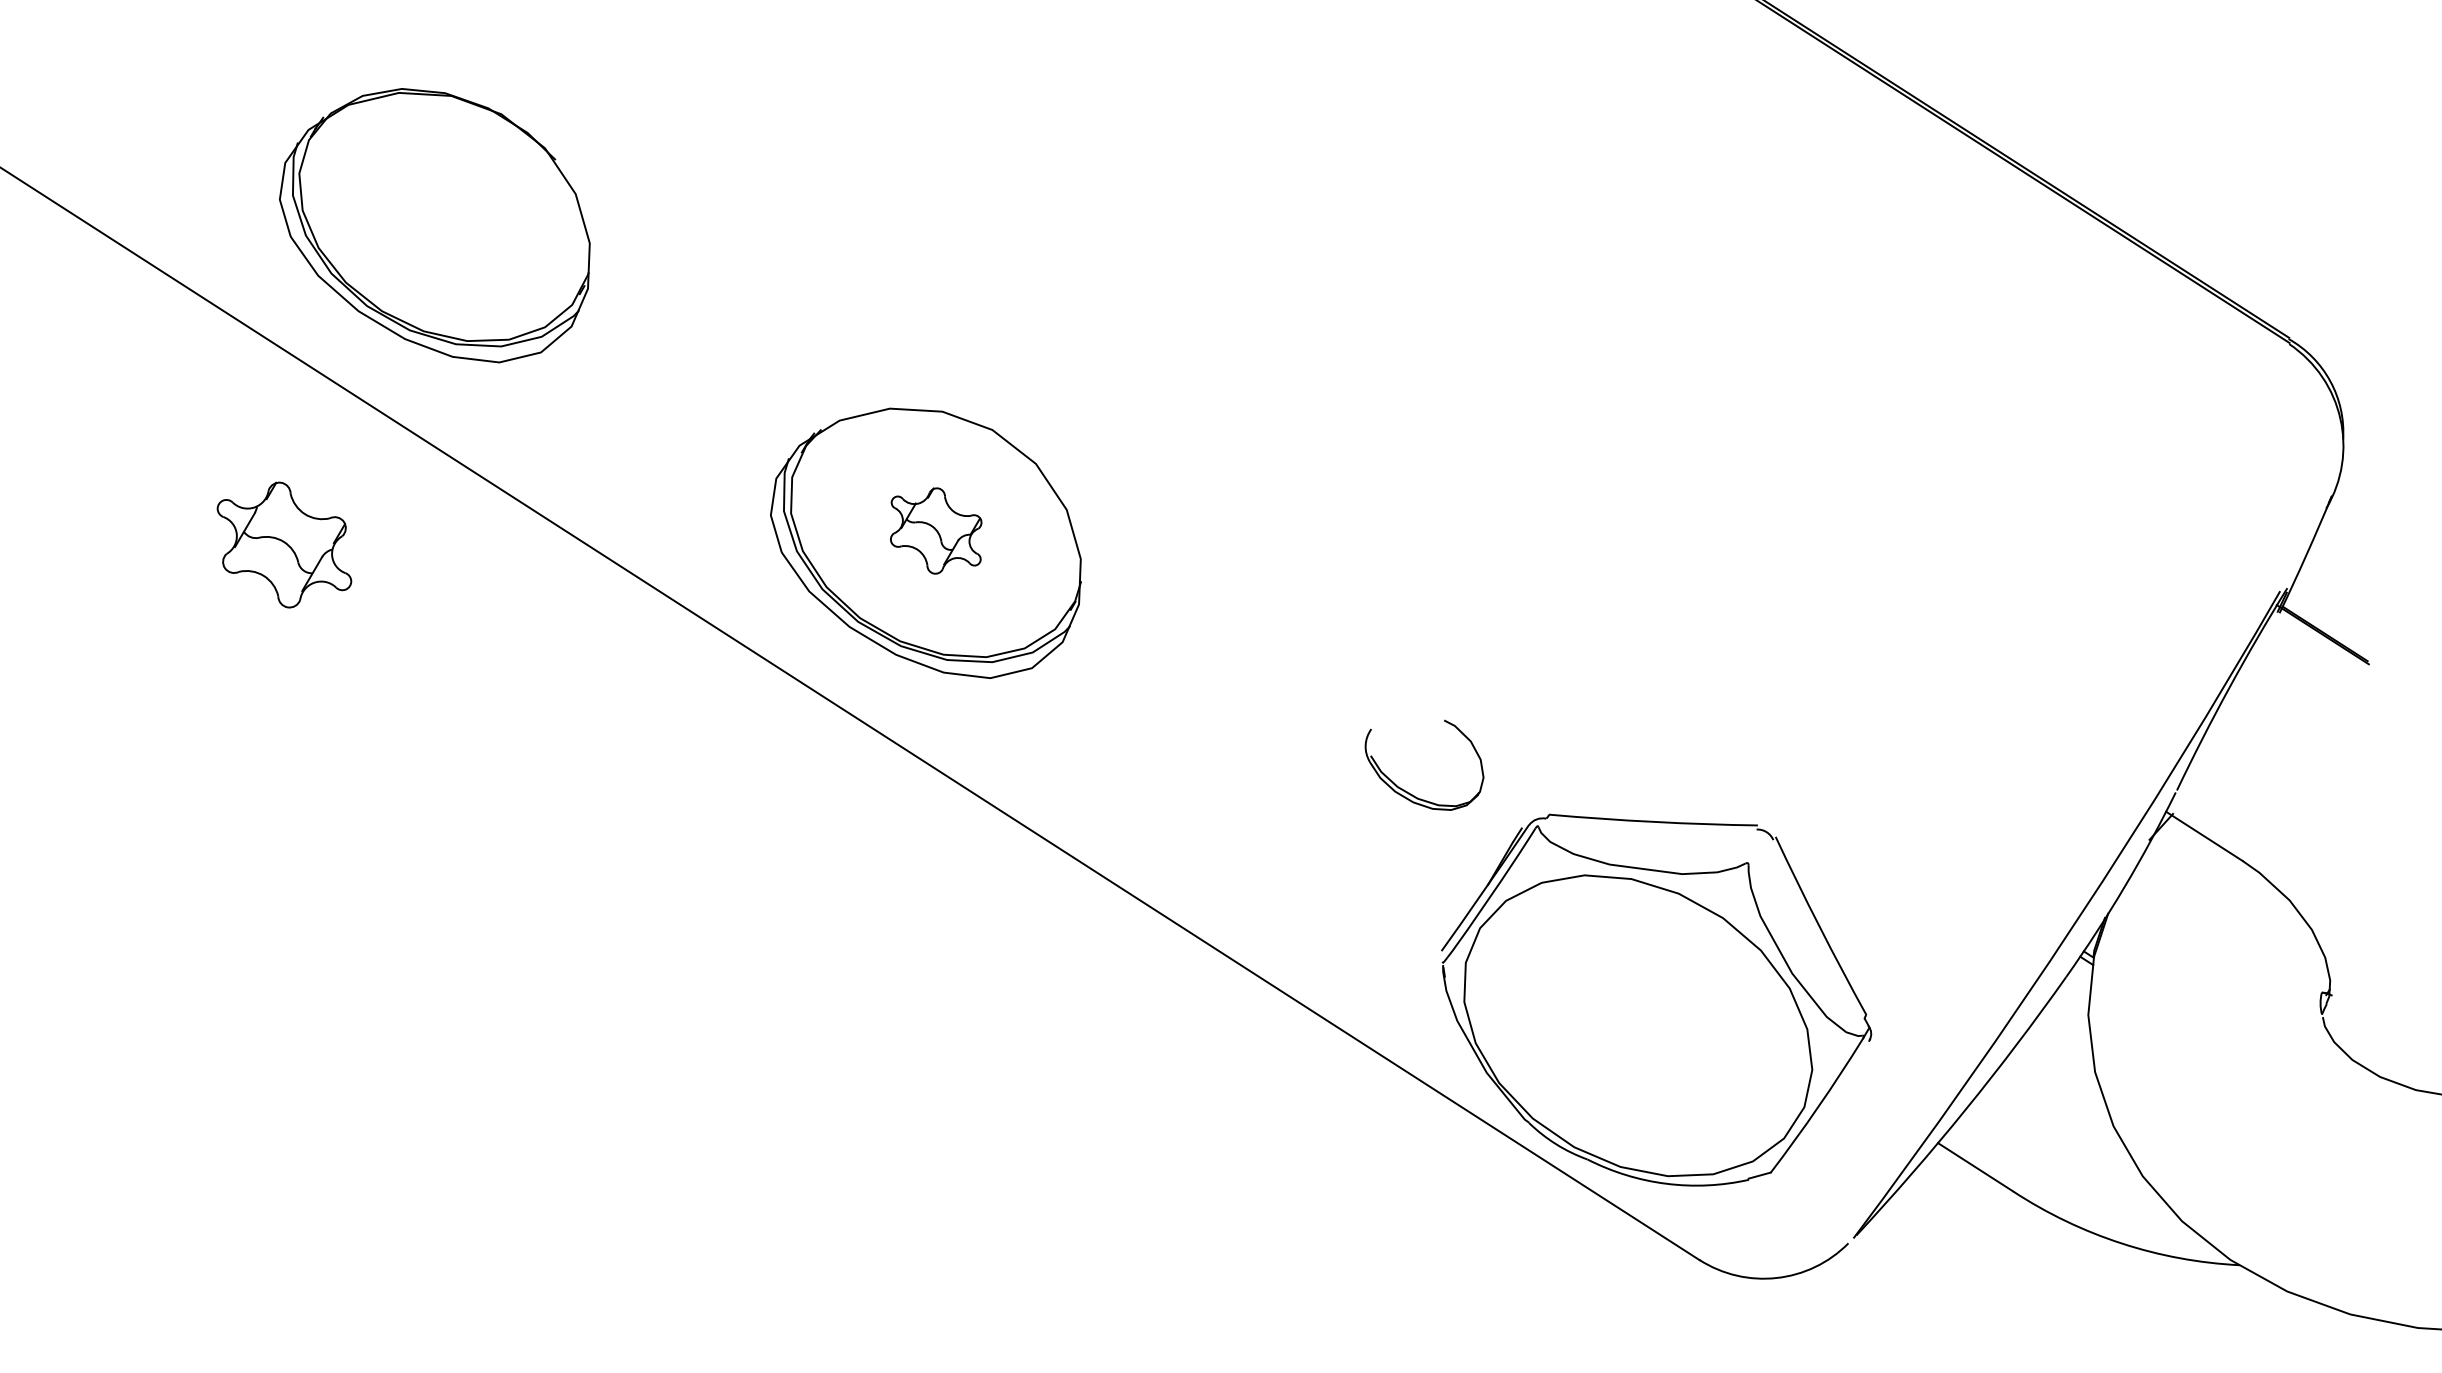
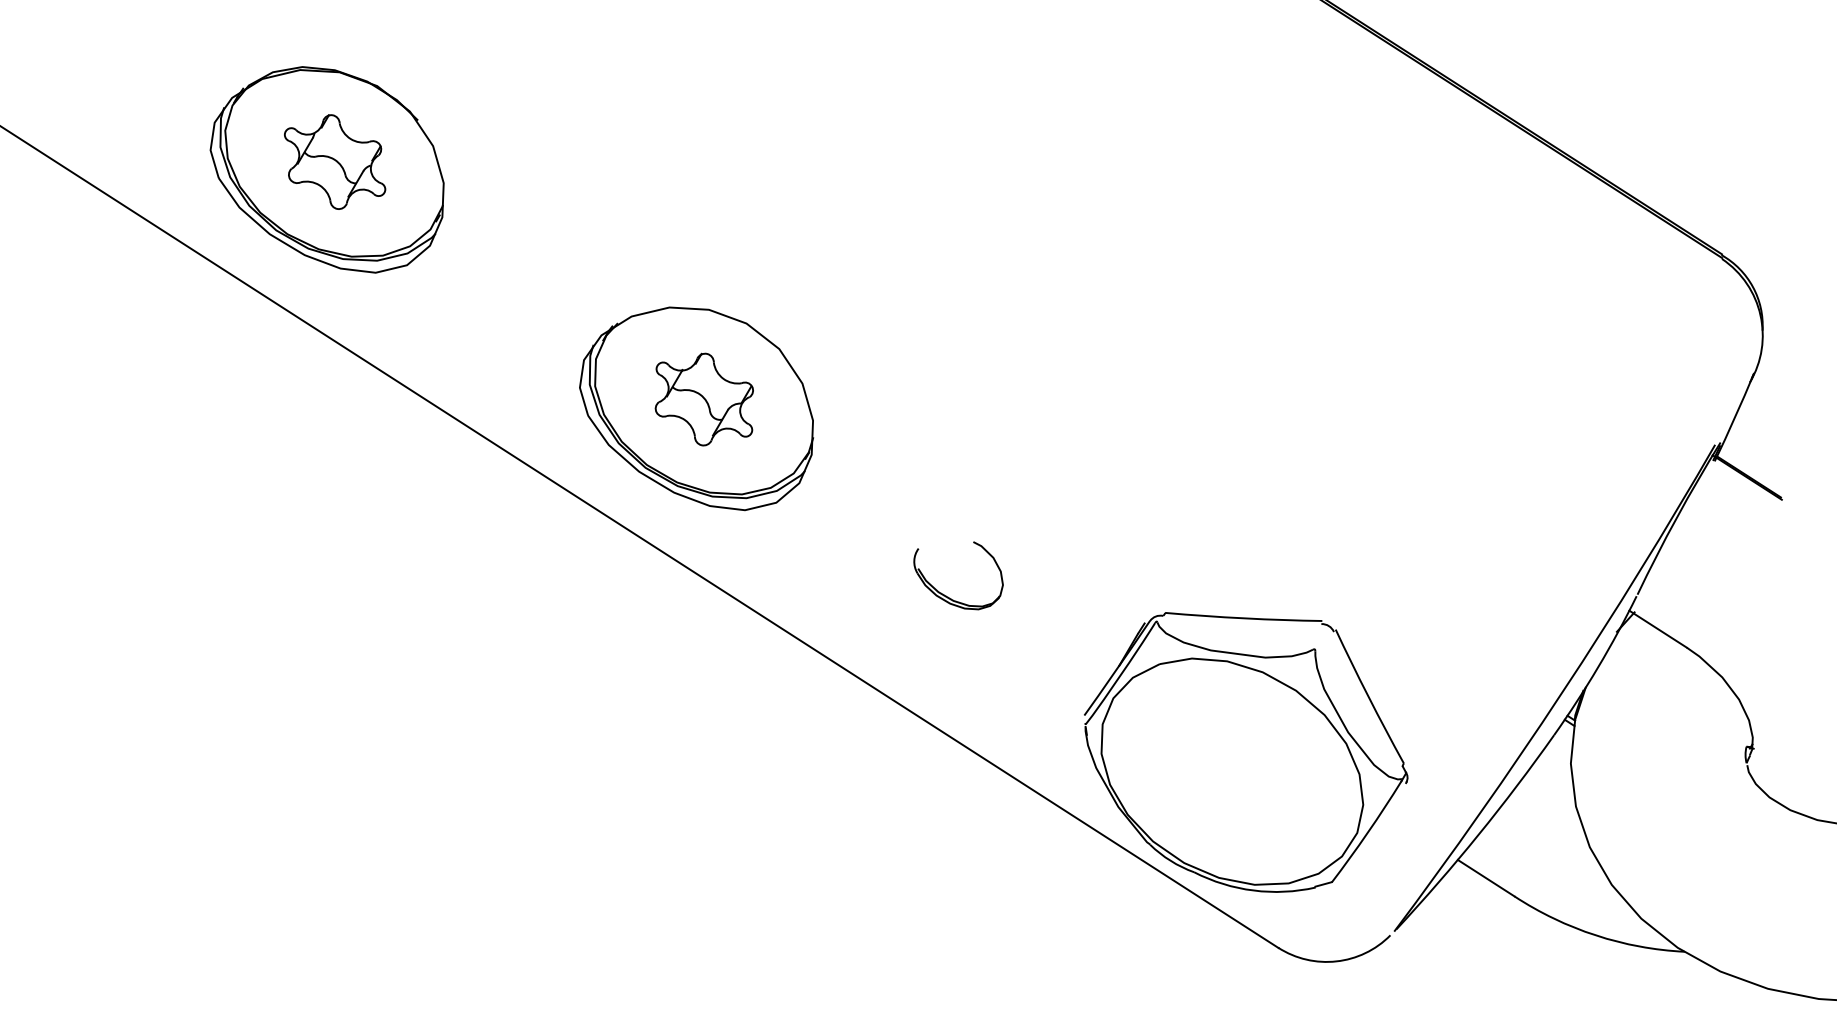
part: (935, 530) -> (703, 399), size x1.43
part: (285, 544) -> (335, 161), moved
part: (1411, 792) -> (948, 596), moved

